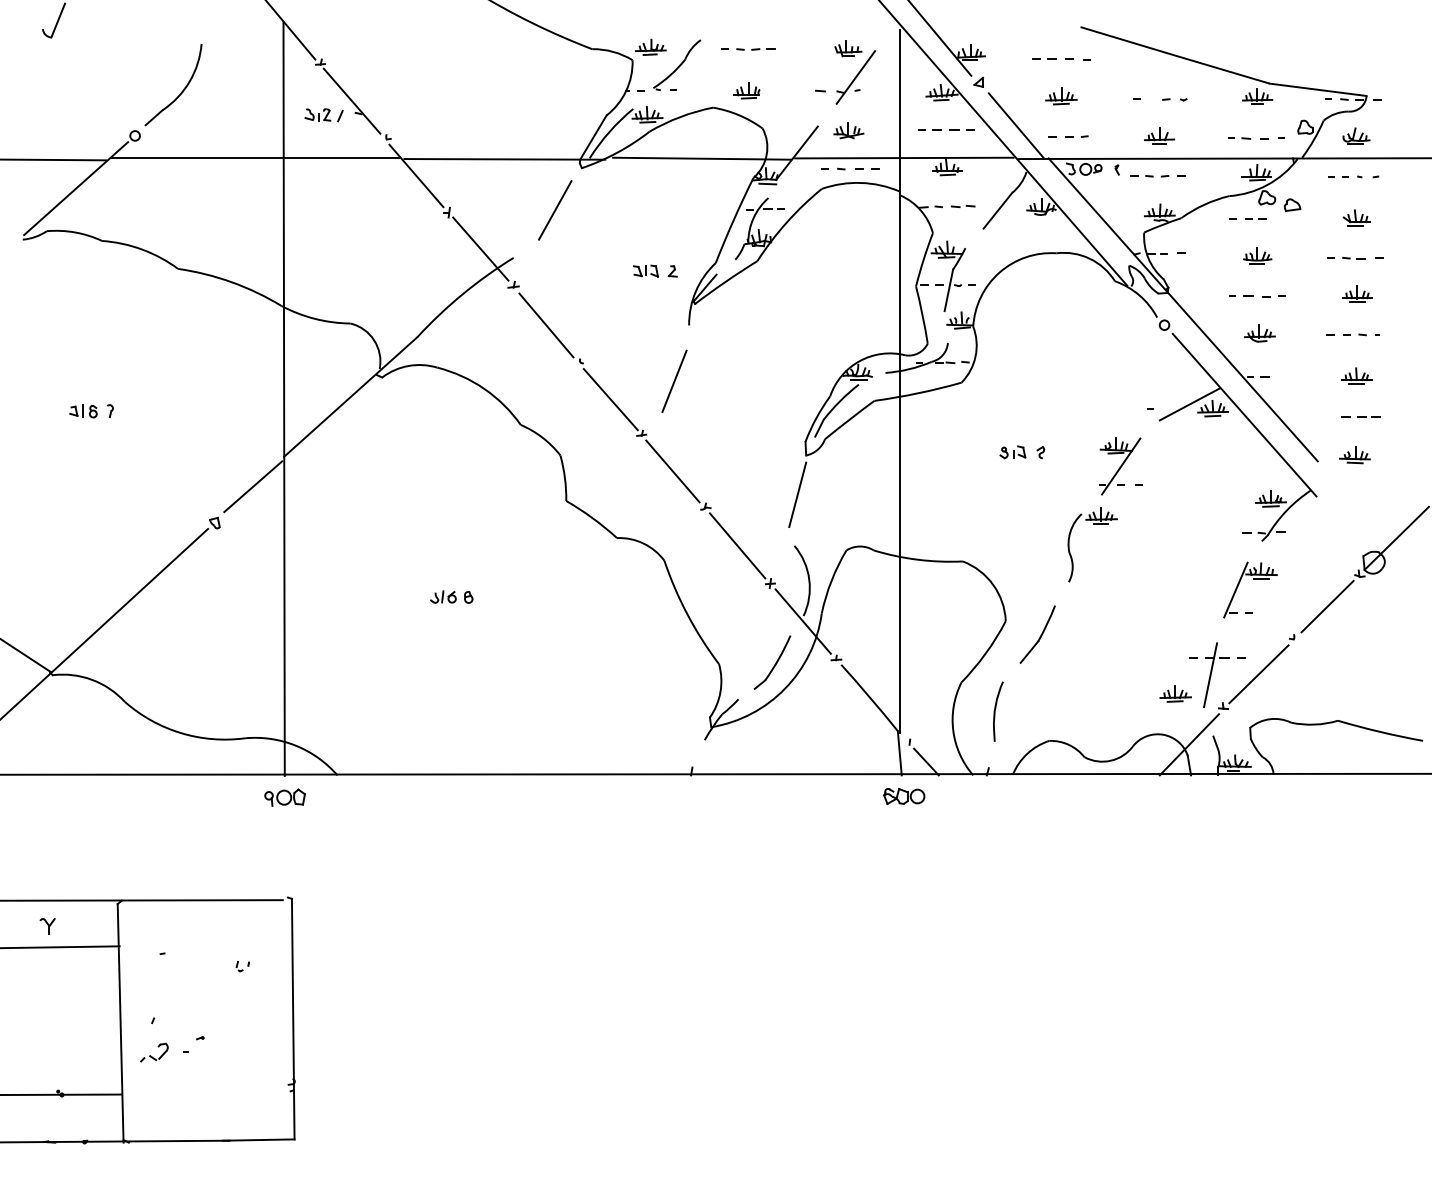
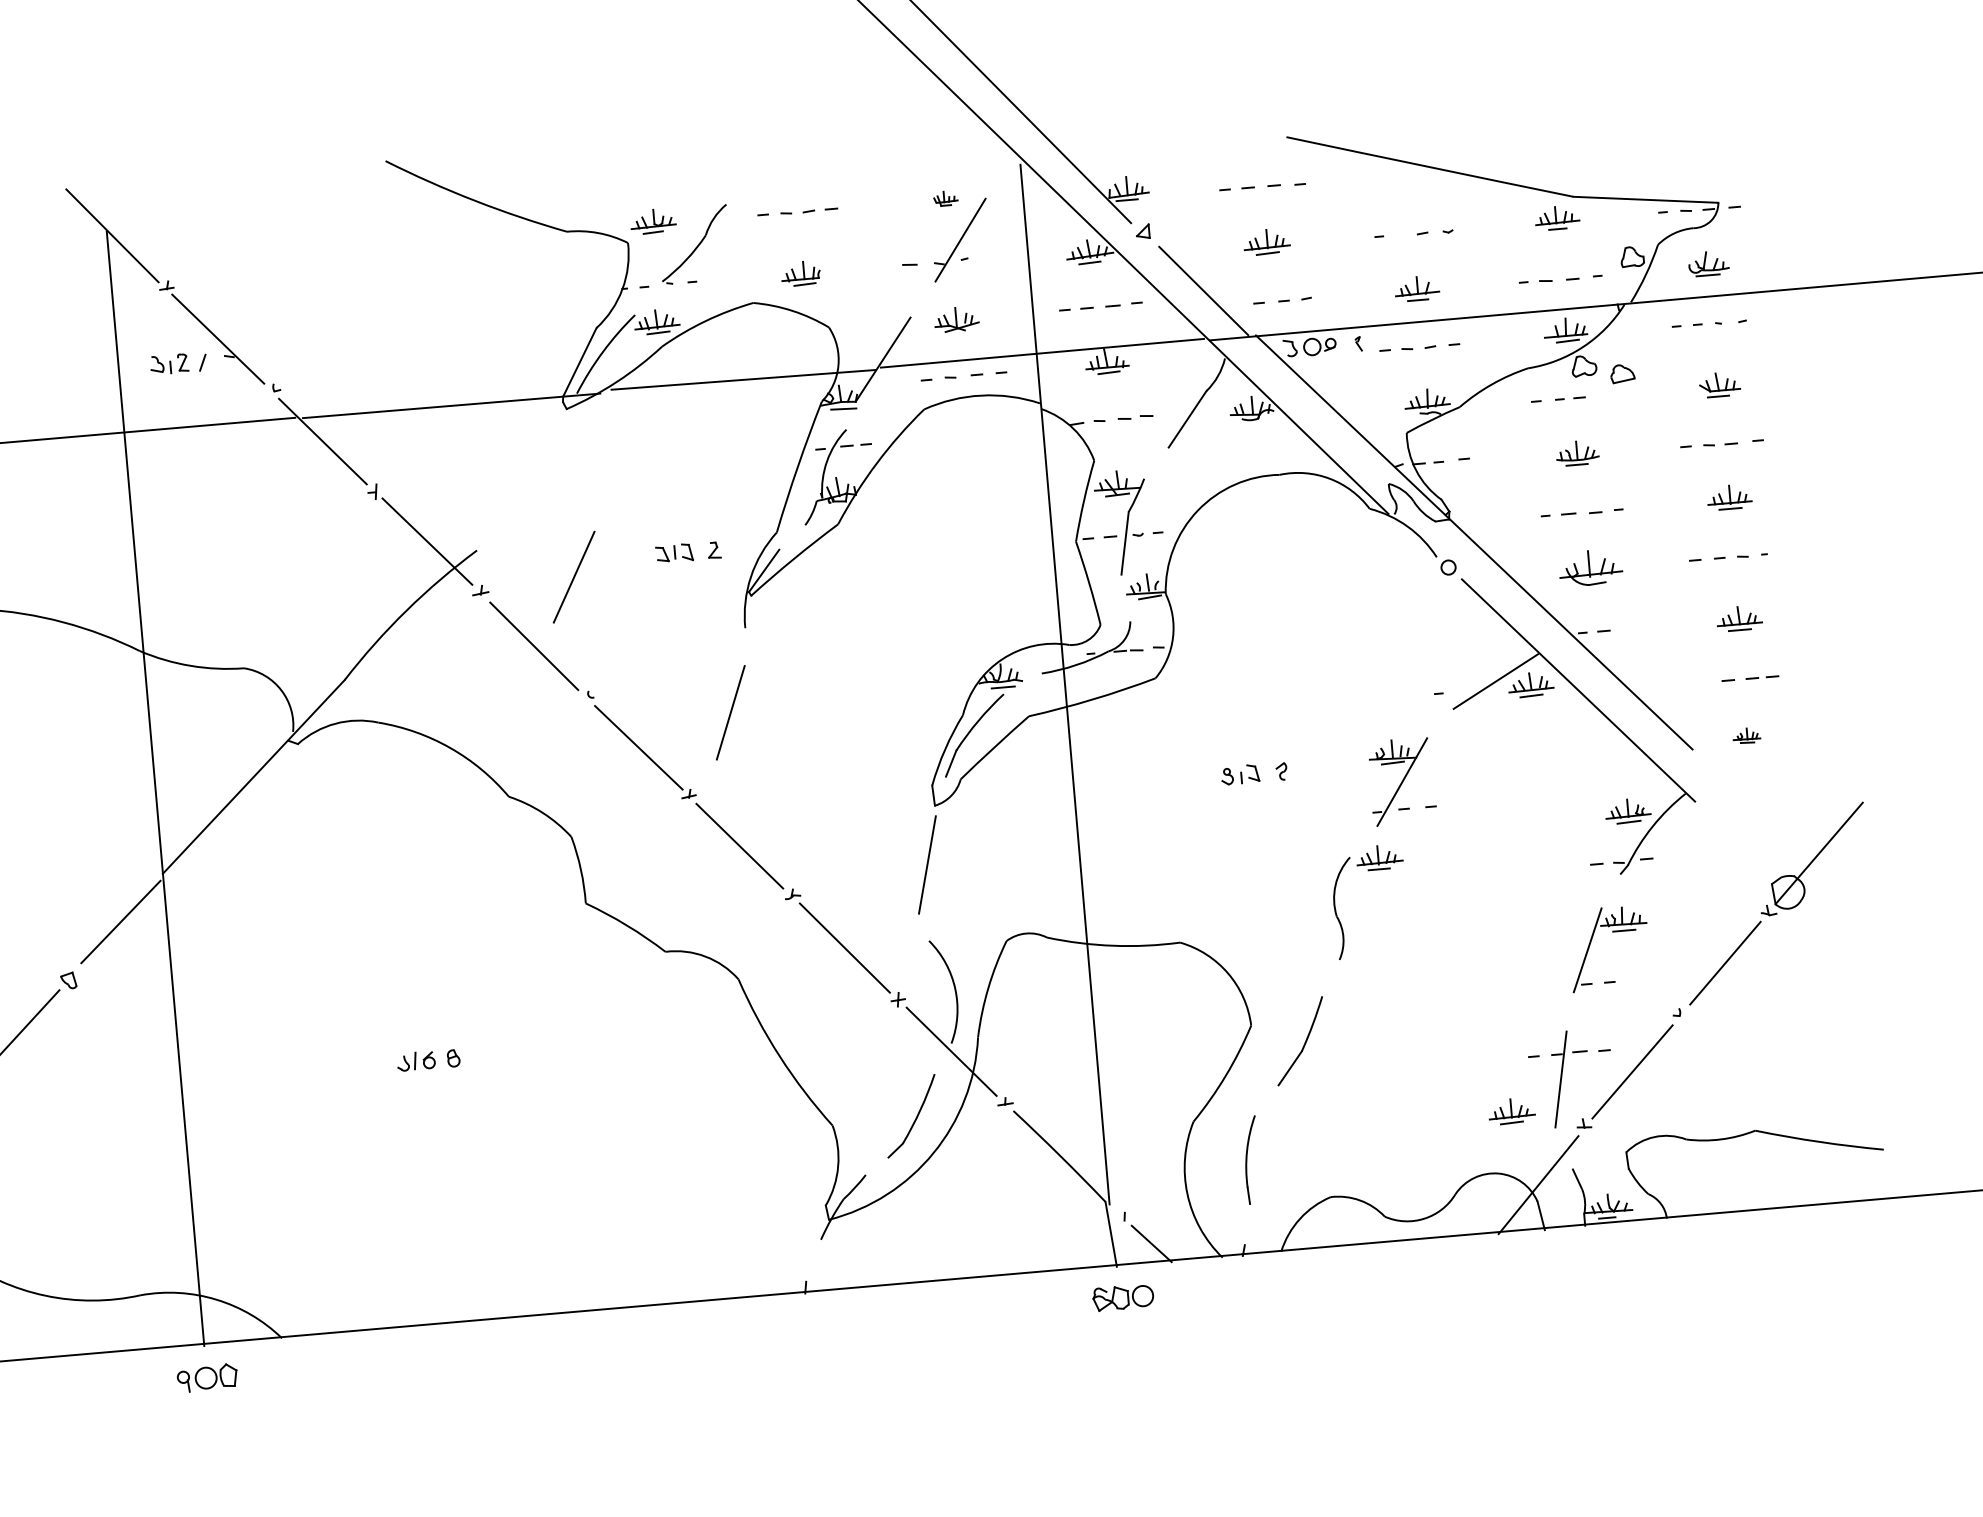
part: (848, 48) -> (945, 198), size x0.6
line: (555, 210) -> (574, 577), moved
part: (1259, 333) -> (1590, 567), size x1.4
part: (1354, 455) -> (1746, 736), size x0.6

